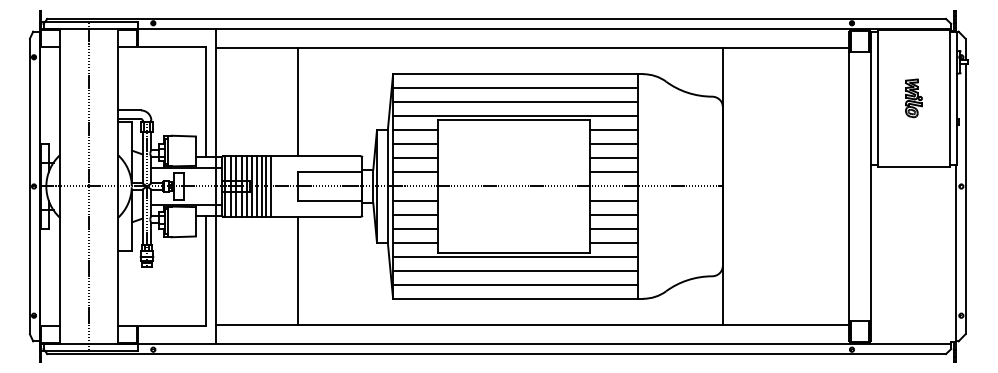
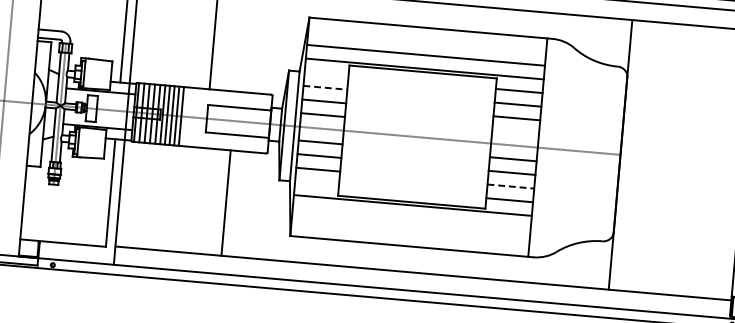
line: (515, 88) -> (427, 41), removed
line: (415, 130) -> (326, 74), removed
line: (415, 144) -> (325, 87), solid -> dashed
line: (613, 172) -> (515, 131), removed
line: (614, 228) -> (511, 186), solid -> dashed
line: (415, 242) -> (316, 183), removed
line: (297, 270) -> (226, 202), moved
line: (515, 270) -> (411, 218), removed
line: (515, 284) -> (410, 232), removed

